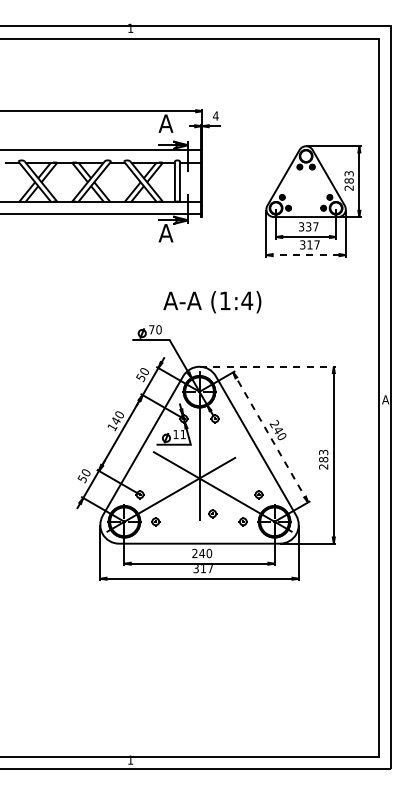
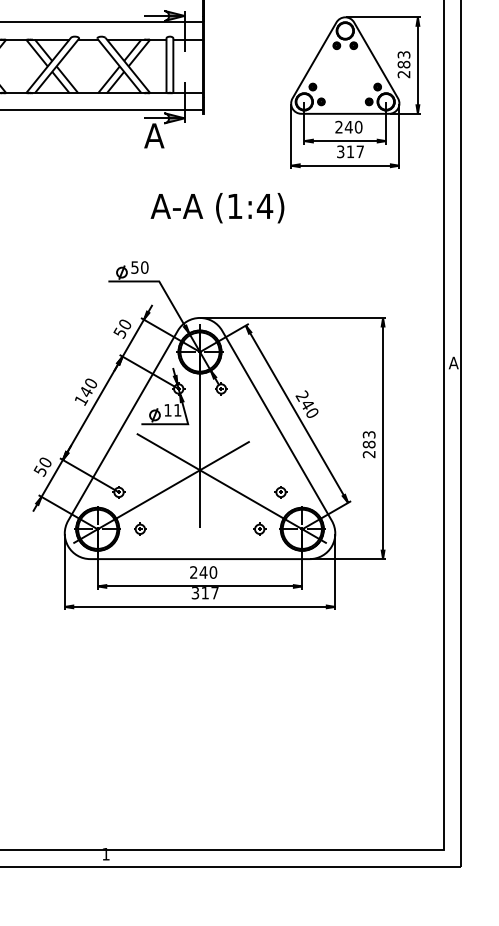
text: (308, 226) -> (348, 126), 337 -> 240
line: (306, 255) -> (345, 166), dashed -> solid
text: (212, 302) -> (217, 208), moved
text: (151, 329) -> (134, 267), 70 -> 50
line: (268, 366) -> (294, 317), dashed -> solid
line: (270, 437) -> (296, 414), dashed -> solid
part: (212, 513) -> (217, 517), removed

